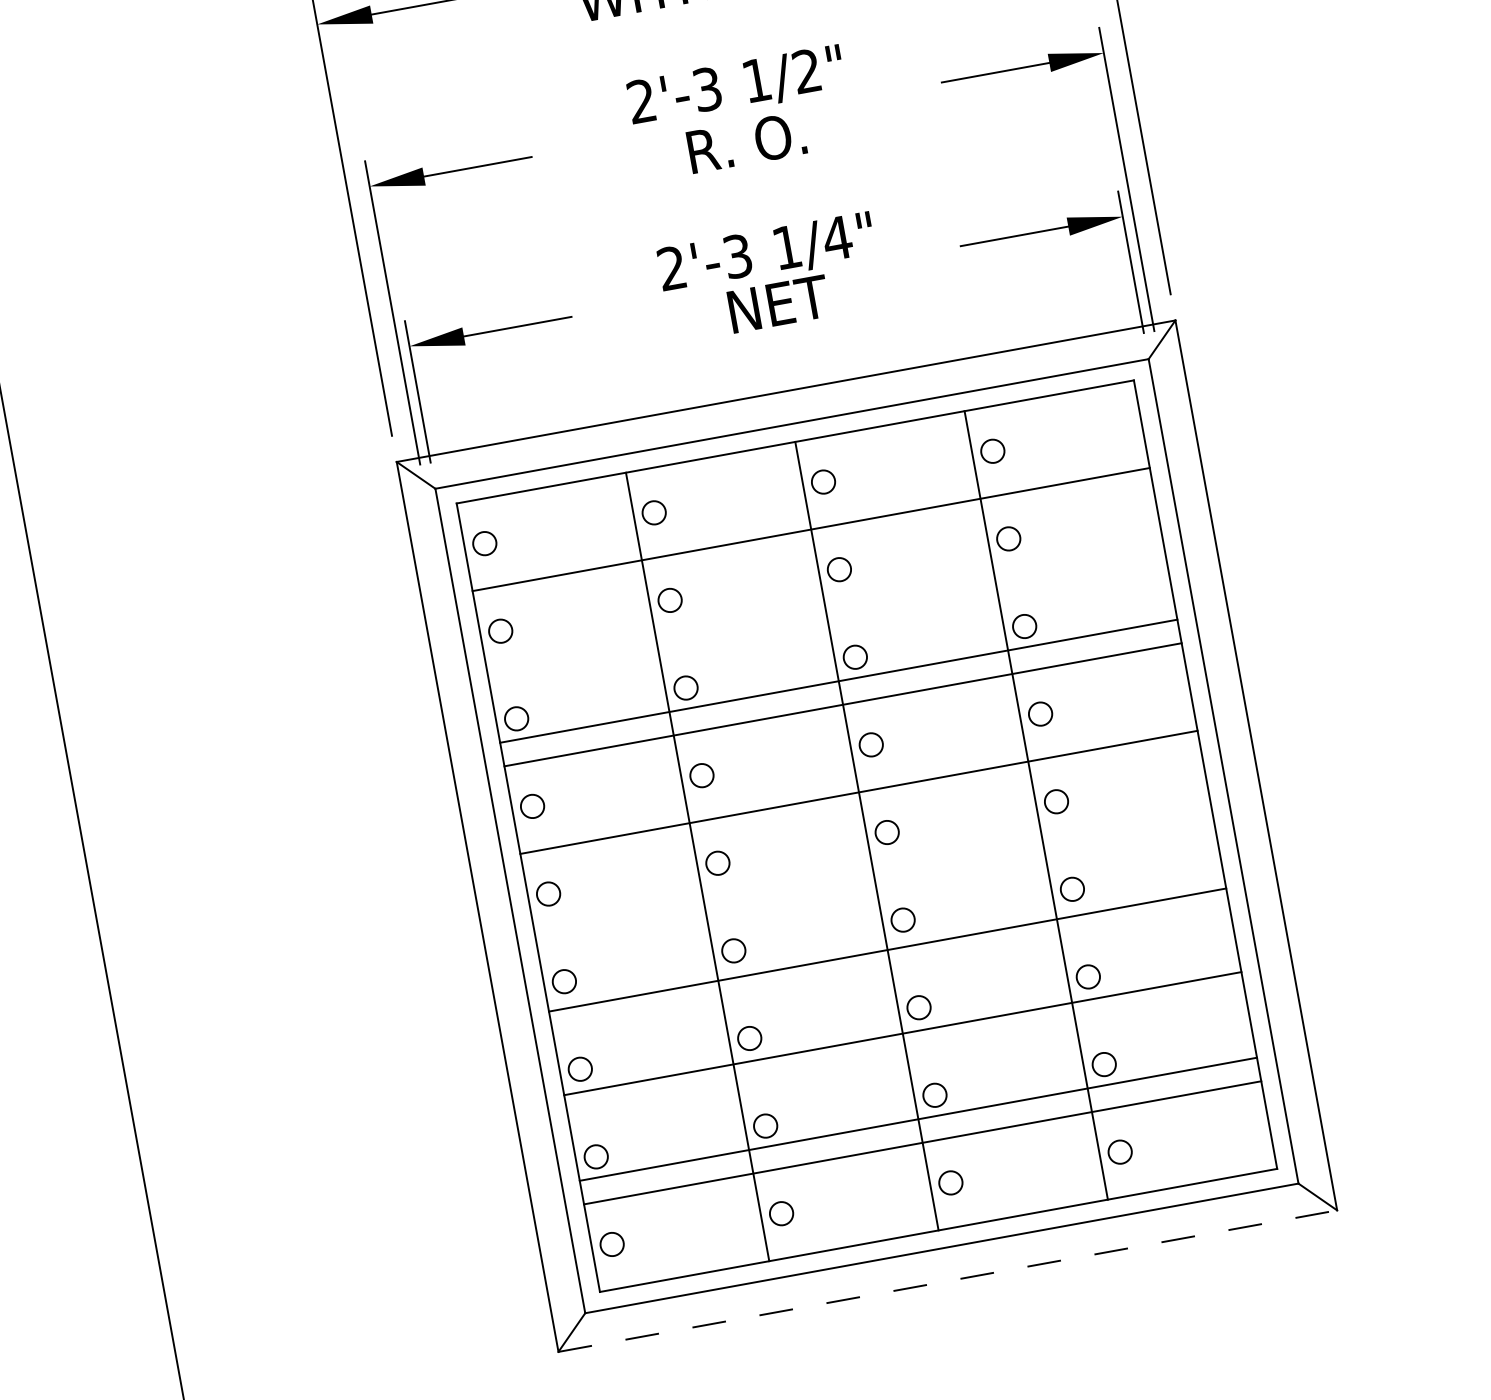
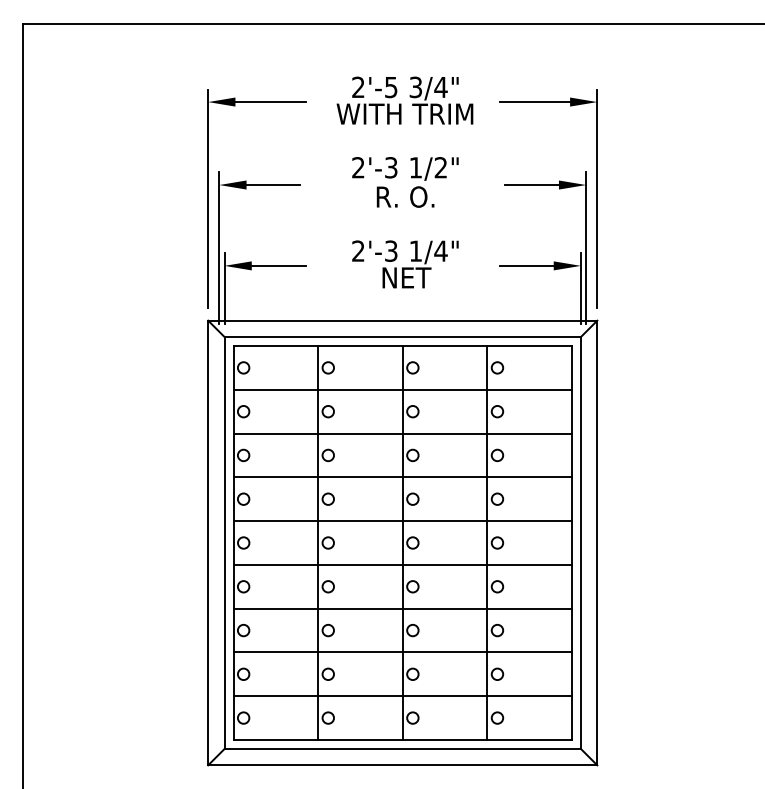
line: (838, 681) -> (402, 433), moved
line: (886, 949) -> (402, 564), moved
line: (902, 1033) -> (402, 608), moved
line: (917, 1119) -> (402, 652), moved
line: (947, 1281) -> (402, 765), dashed -> solid

